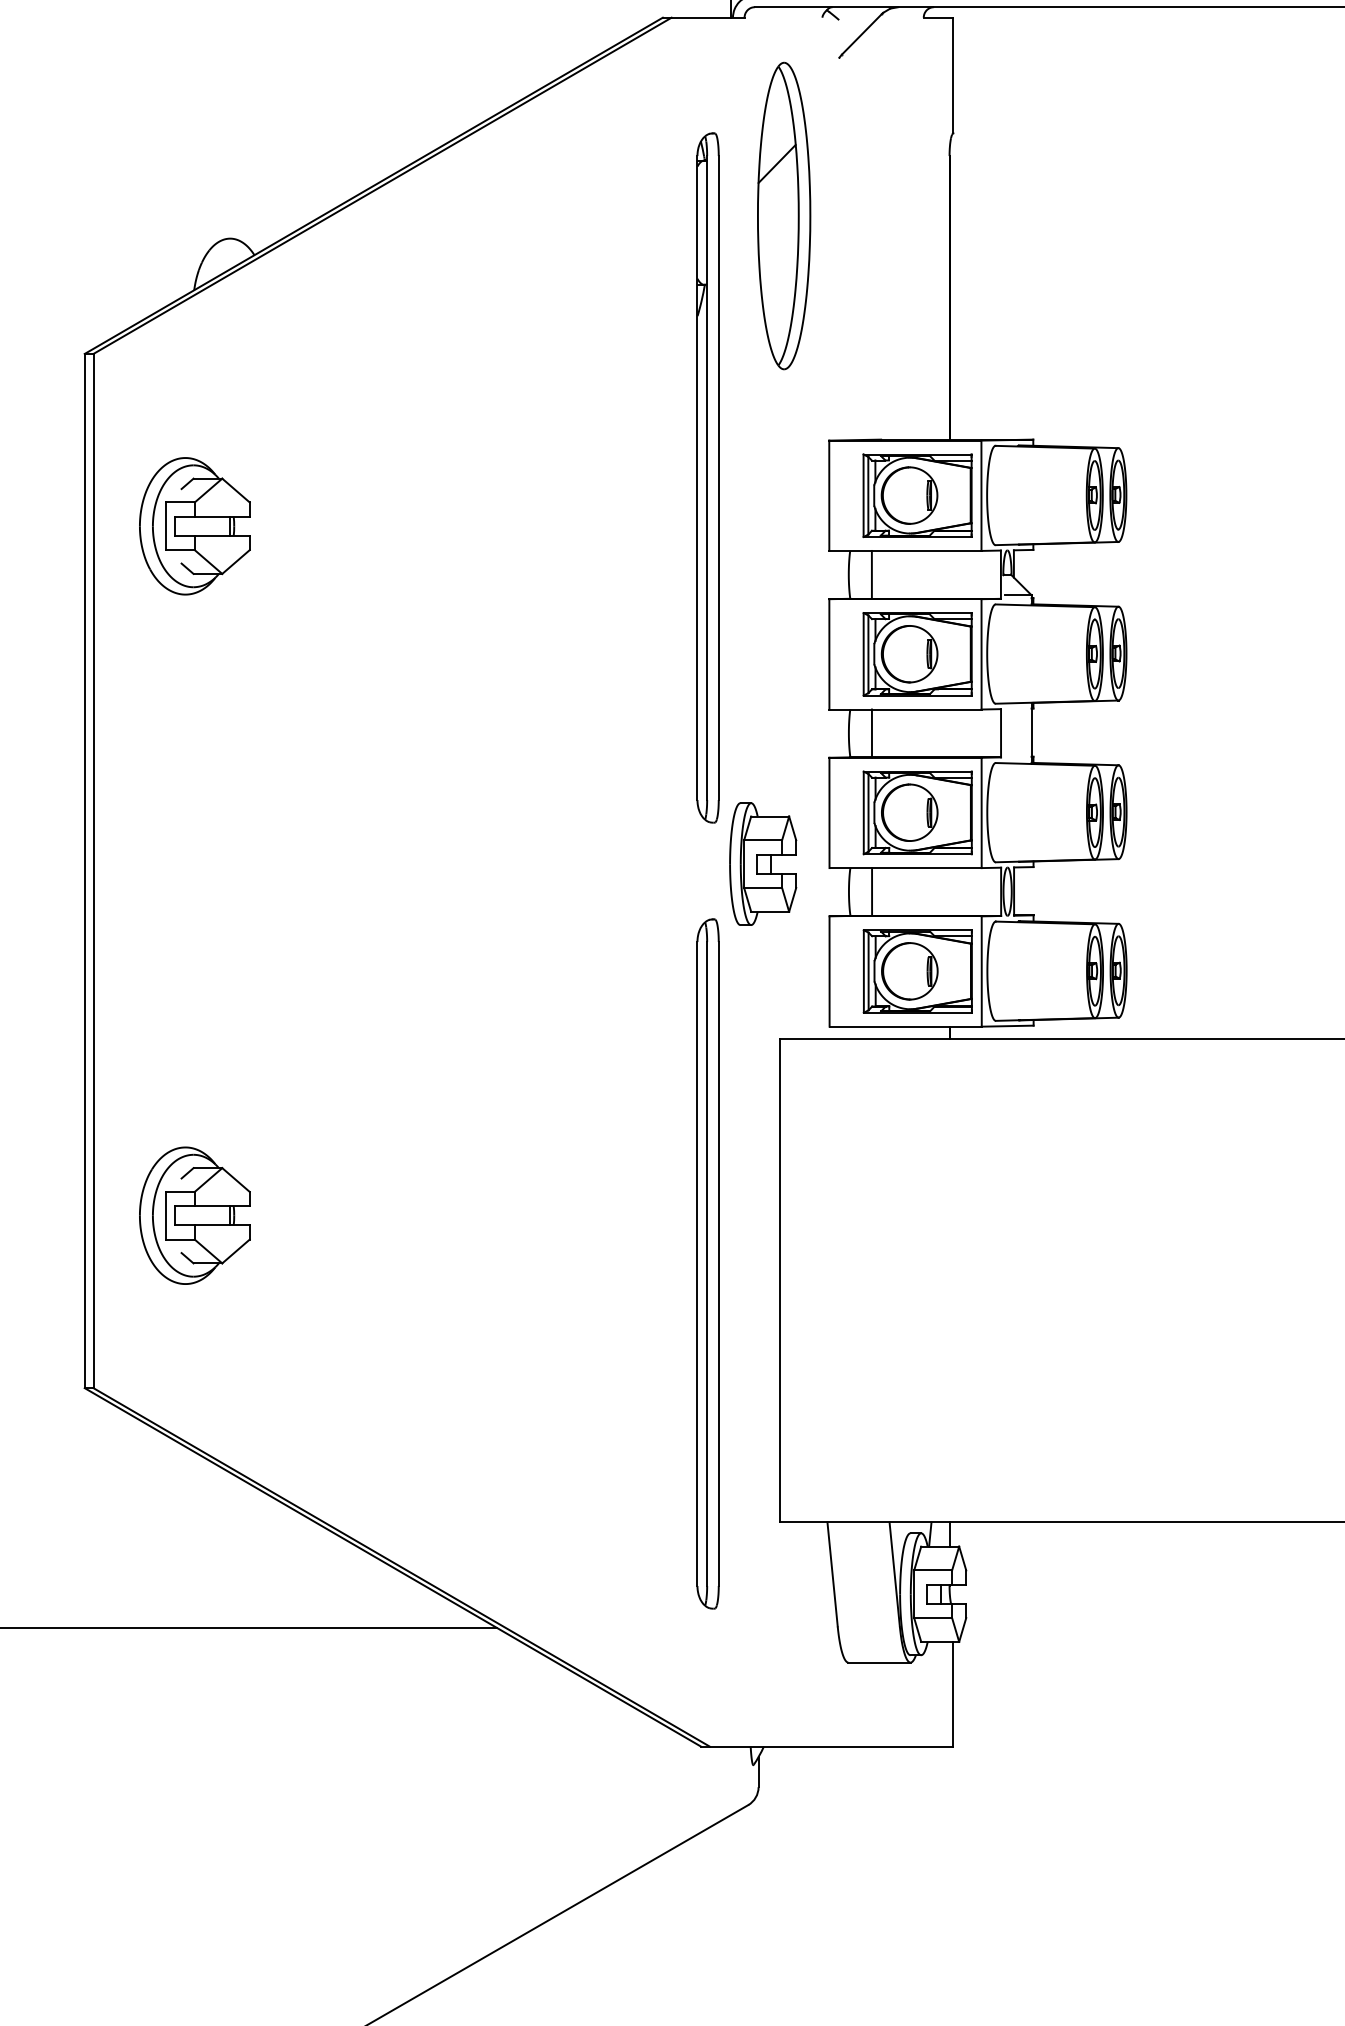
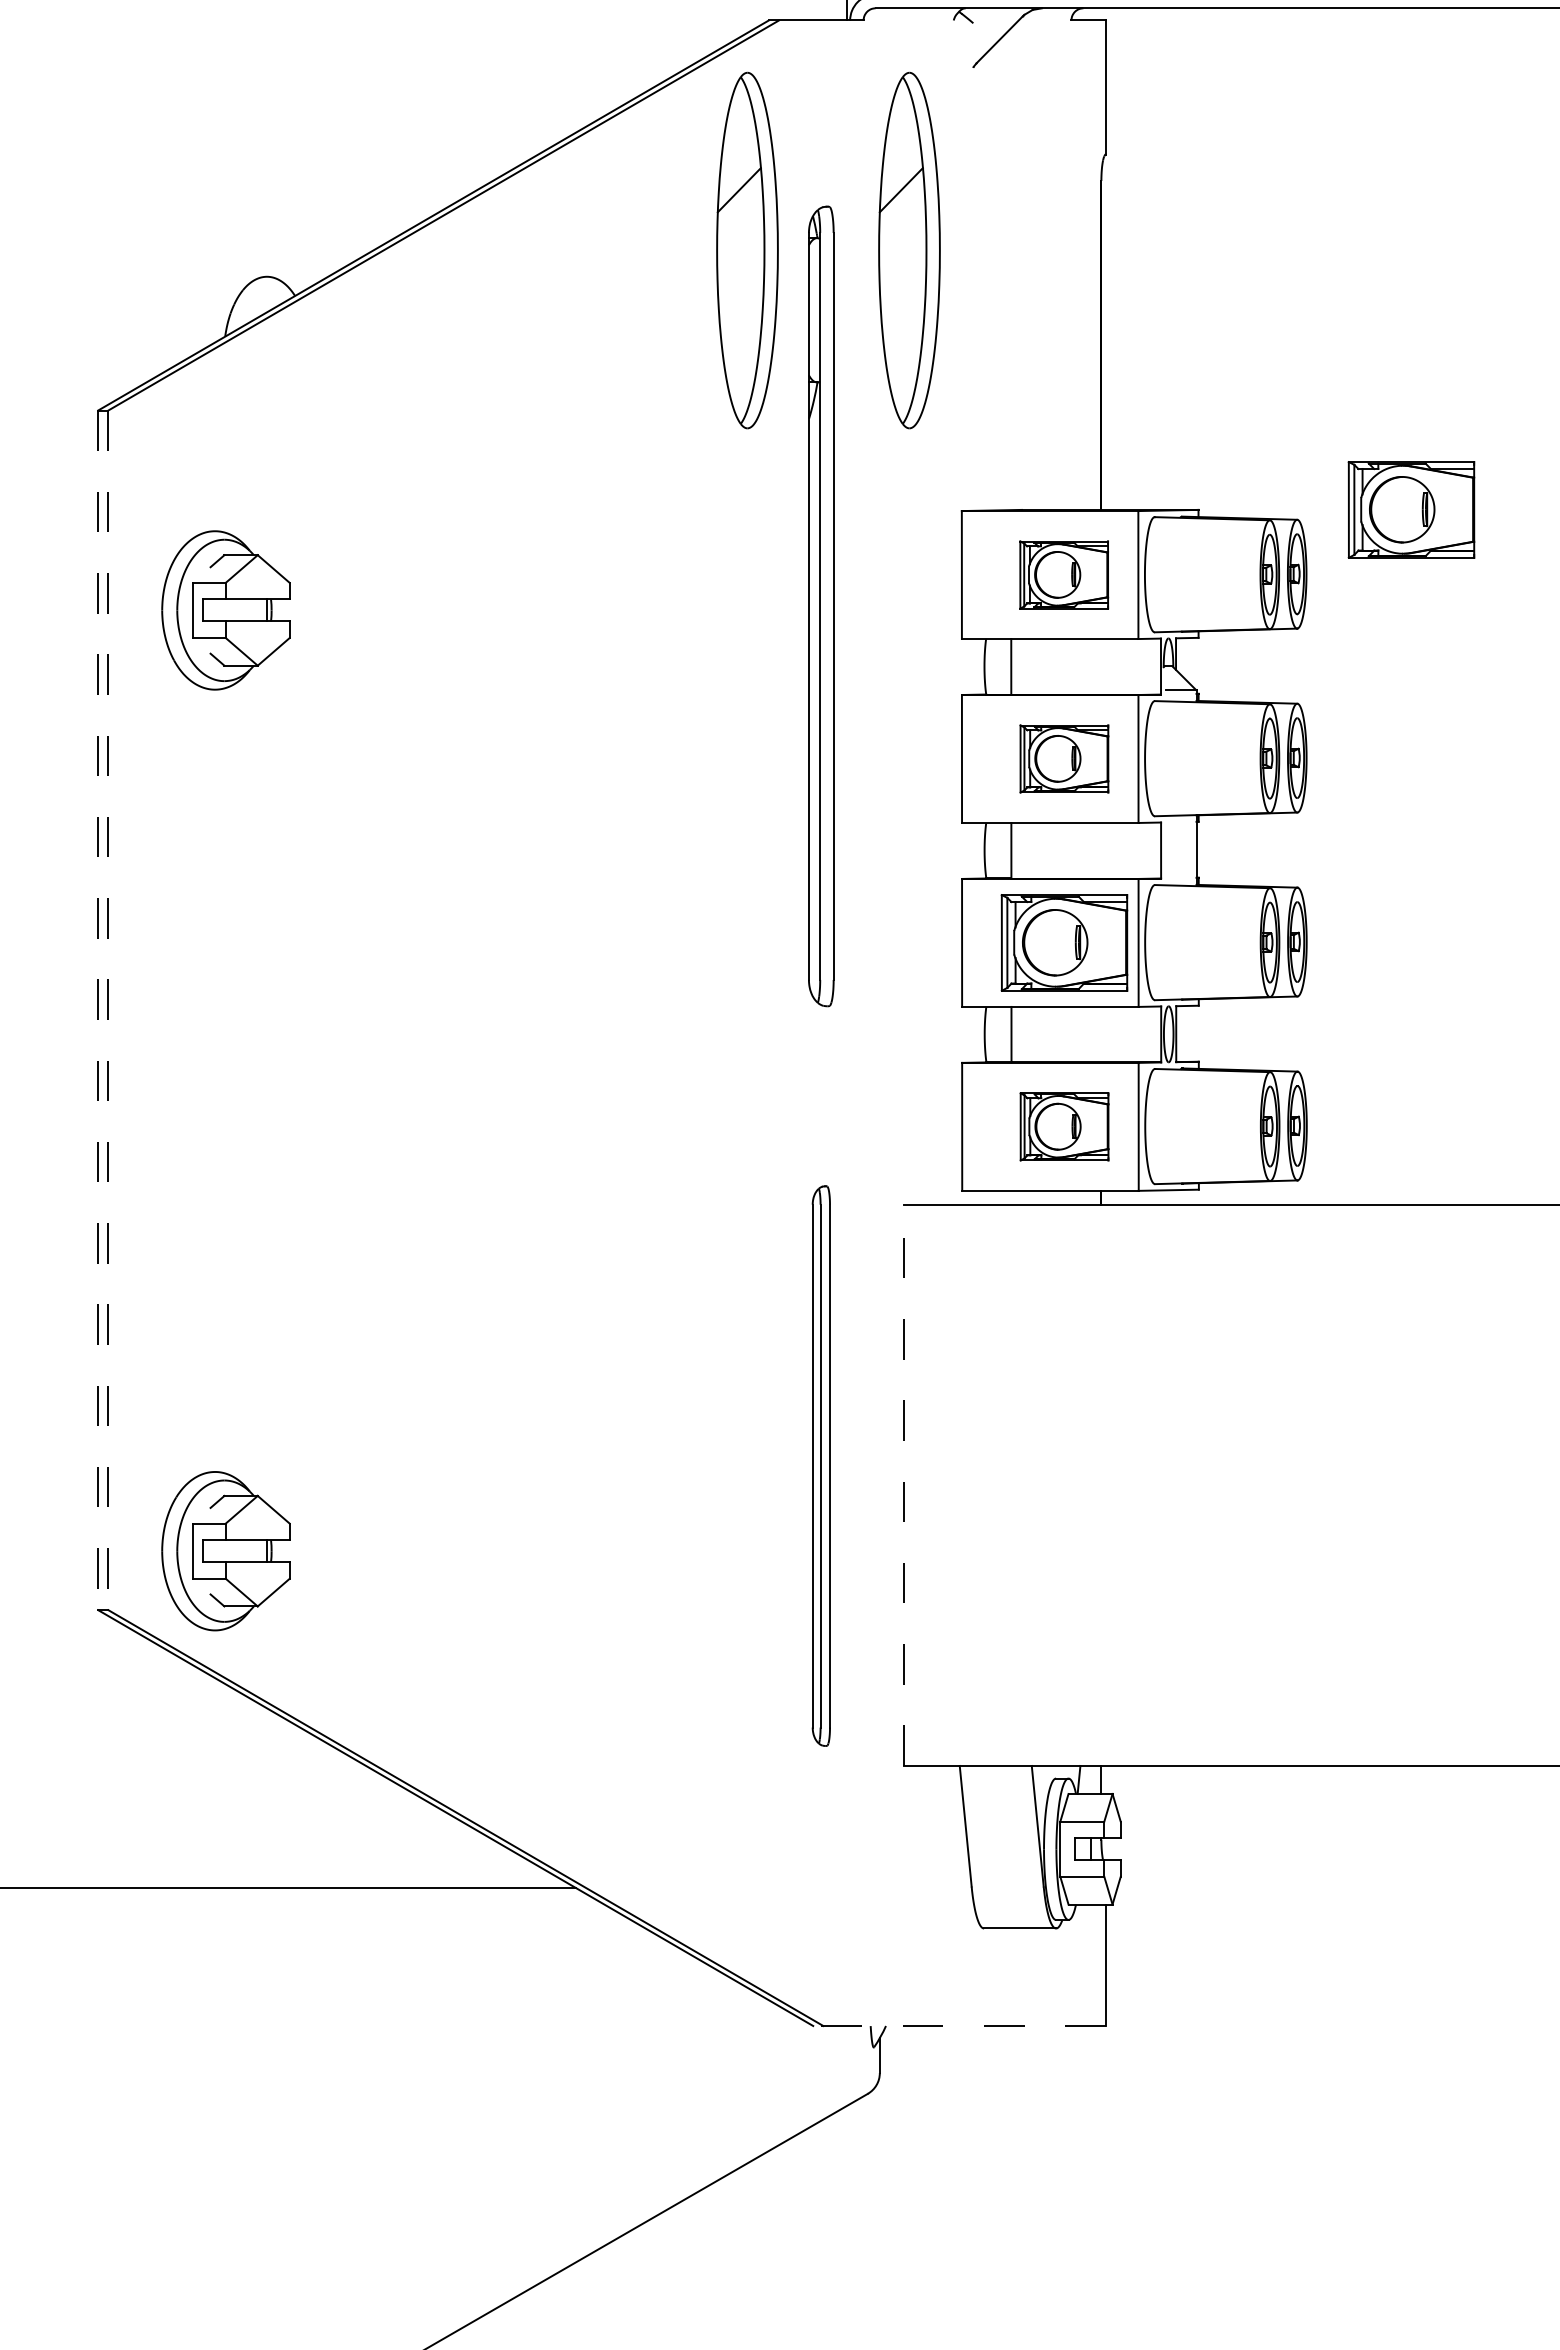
part: (644, 215) -> (747, 250), added
part: (1216, 439) -> (1411, 509), added
part: (708, 478) -> (821, 606), moved
part: (916, 495) -> (1063, 574), size x0.7
part: (917, 653) -> (1064, 758), size x0.7
part: (762, 863) -> (884, 1001), removed
line: (84, 871) -> (98, 1010), solid -> dashed
line: (93, 871) -> (108, 1010), solid -> dashed
part: (917, 971) -> (1064, 1126), size x0.7
part: (194, 1216) -> (225, 1551), moved
part: (708, 1263) -> (821, 1465), size x0.7
line: (779, 1280) -> (904, 1485), solid -> dashed
line: (827, 1747) -> (959, 2026), solid -> dashed

